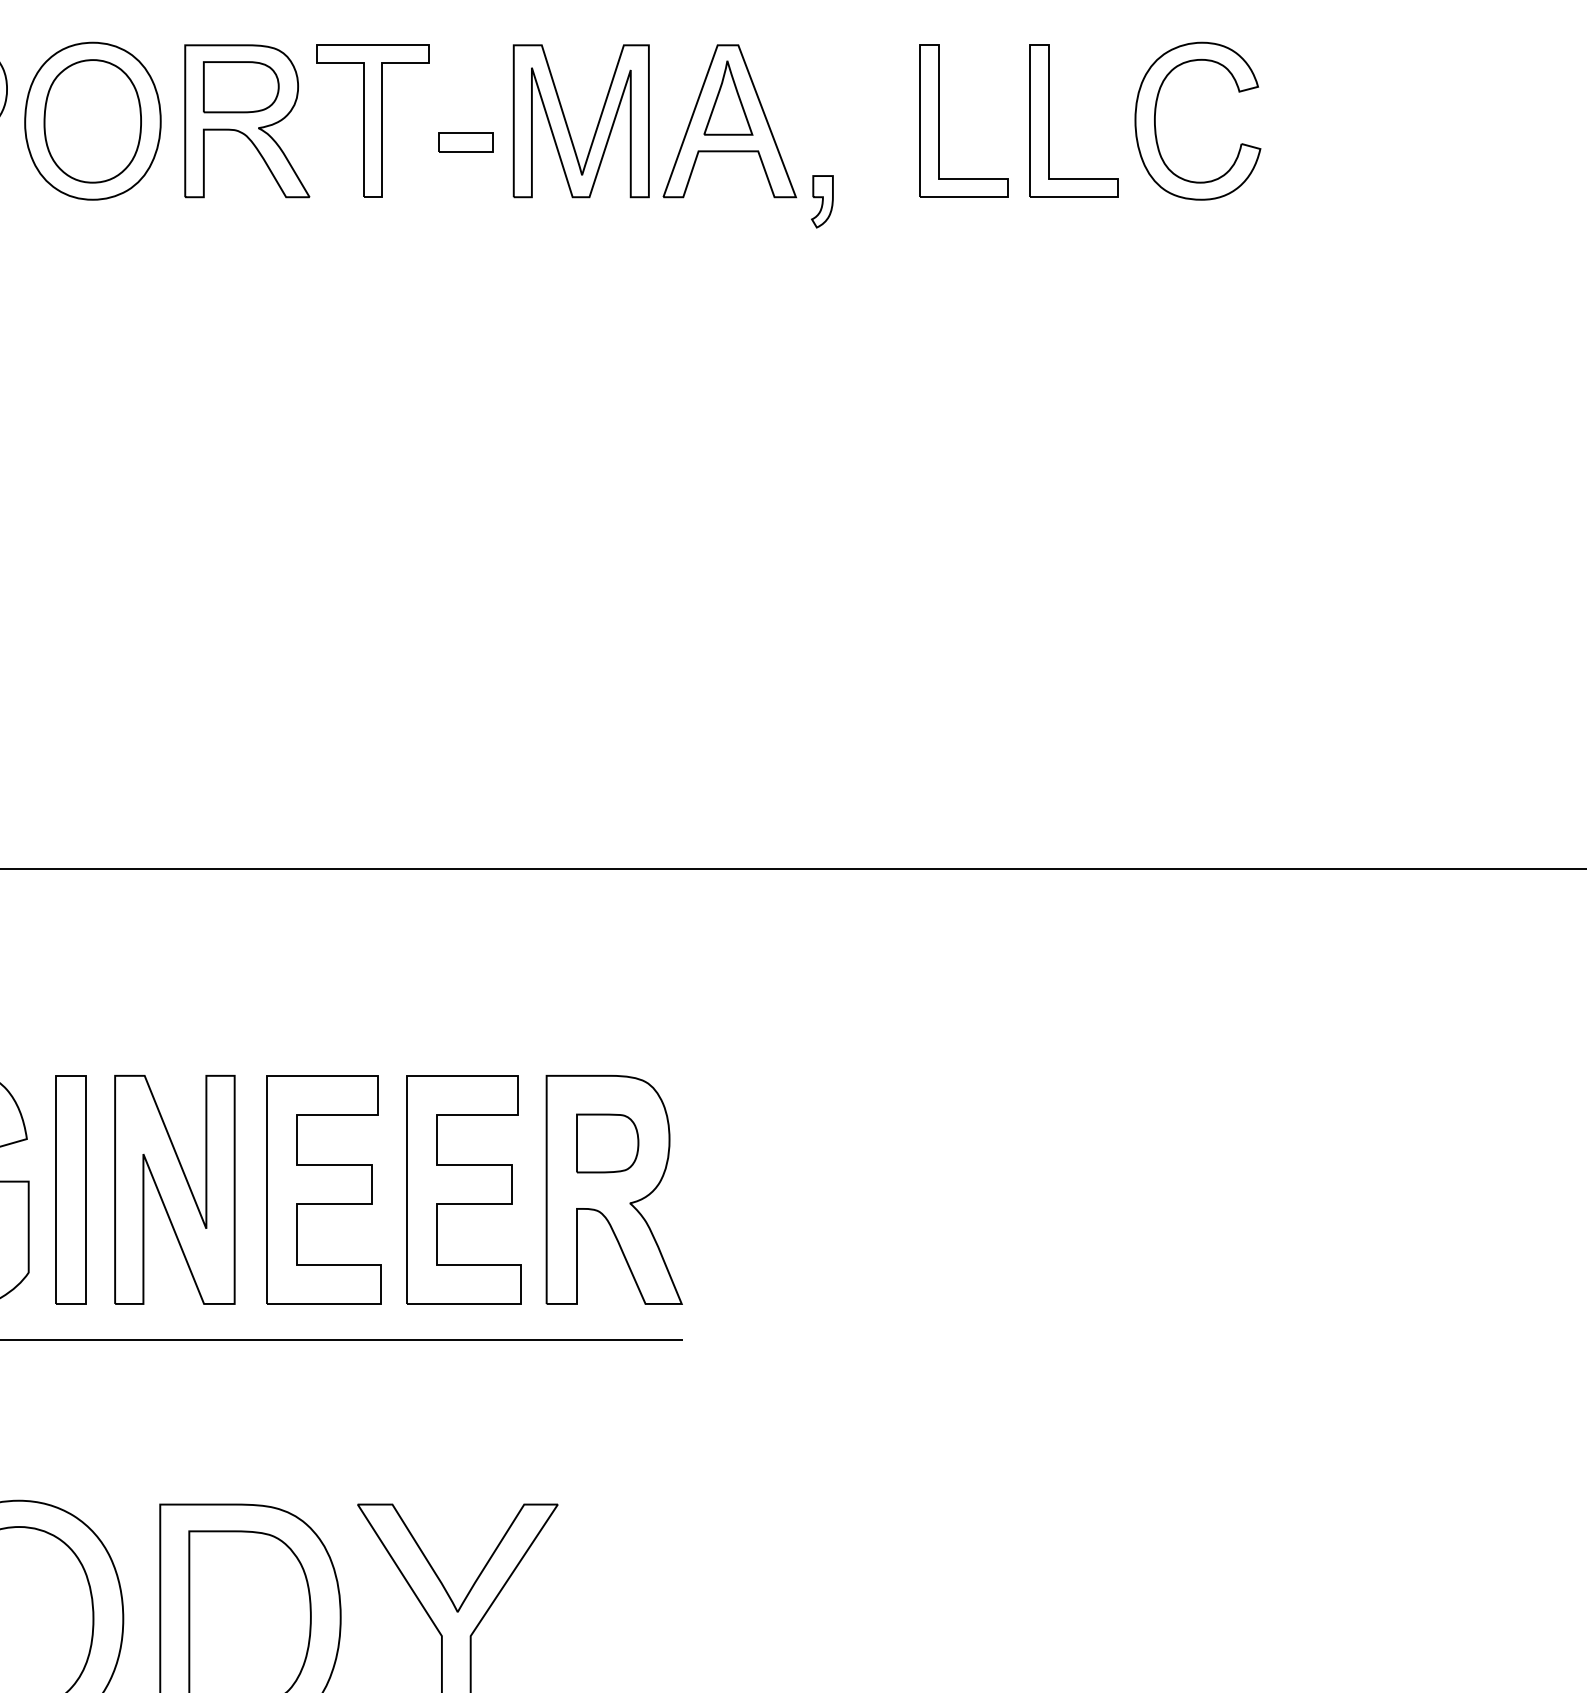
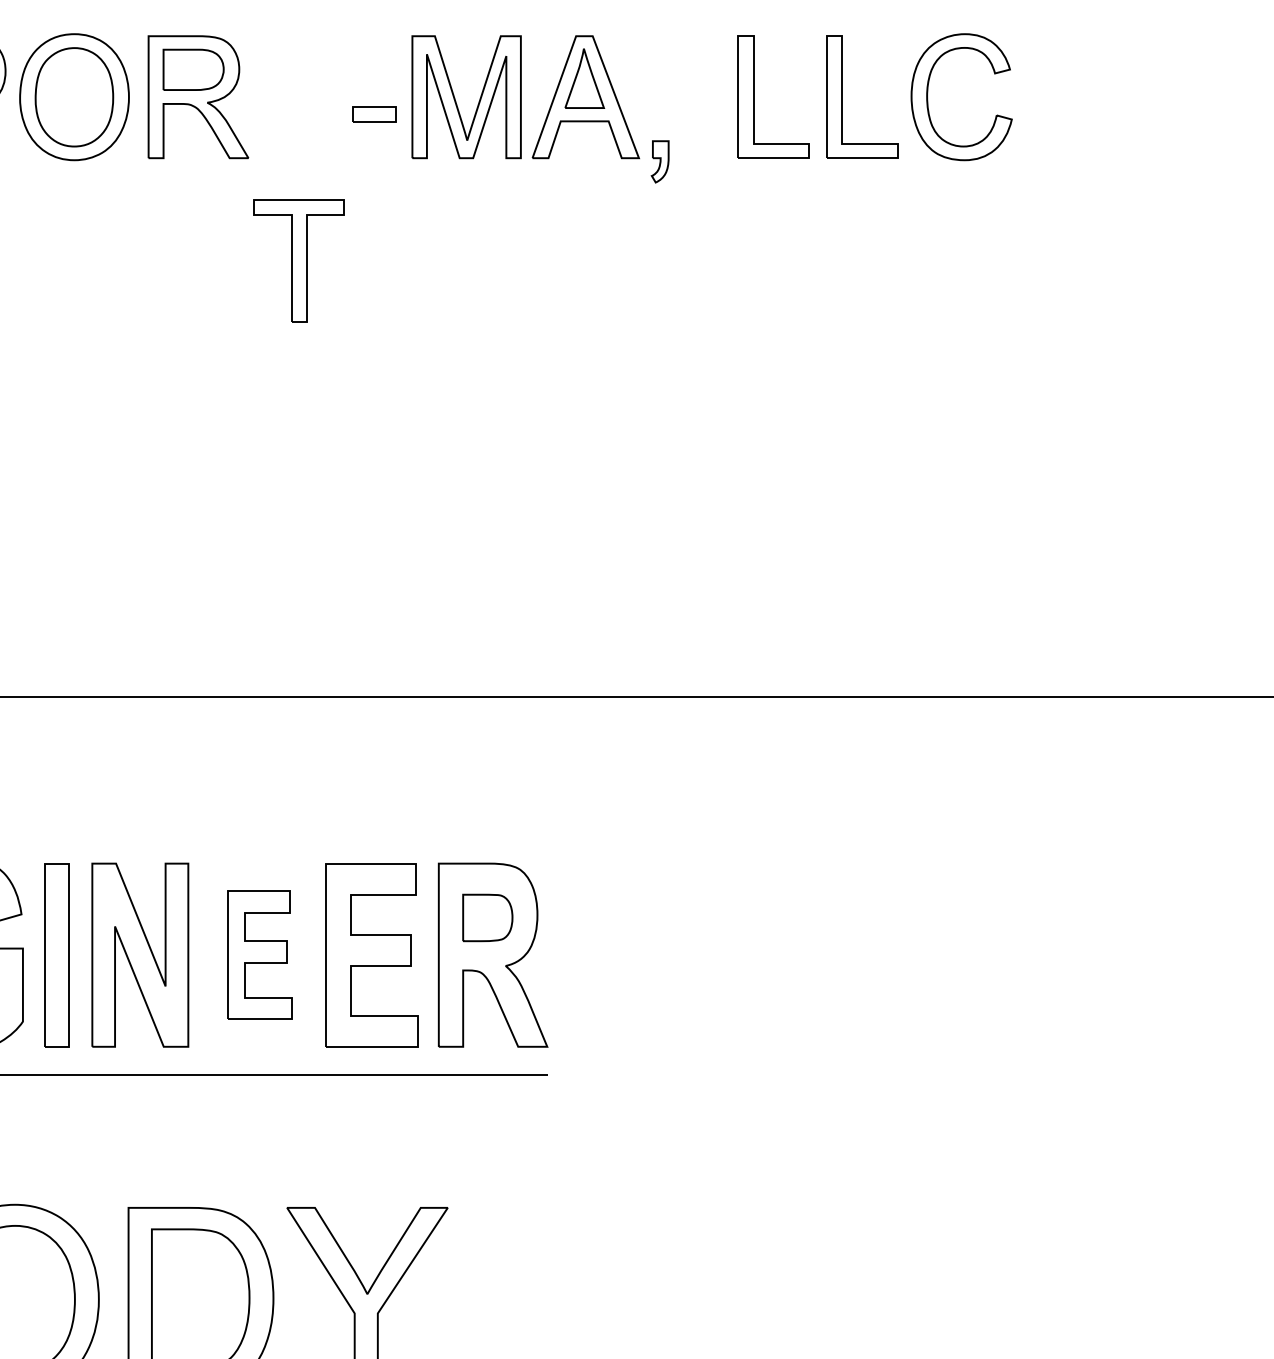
part: (371, 120) -> (298, 260), moved
part: (323, 1190) -> (259, 955), size x0.7

